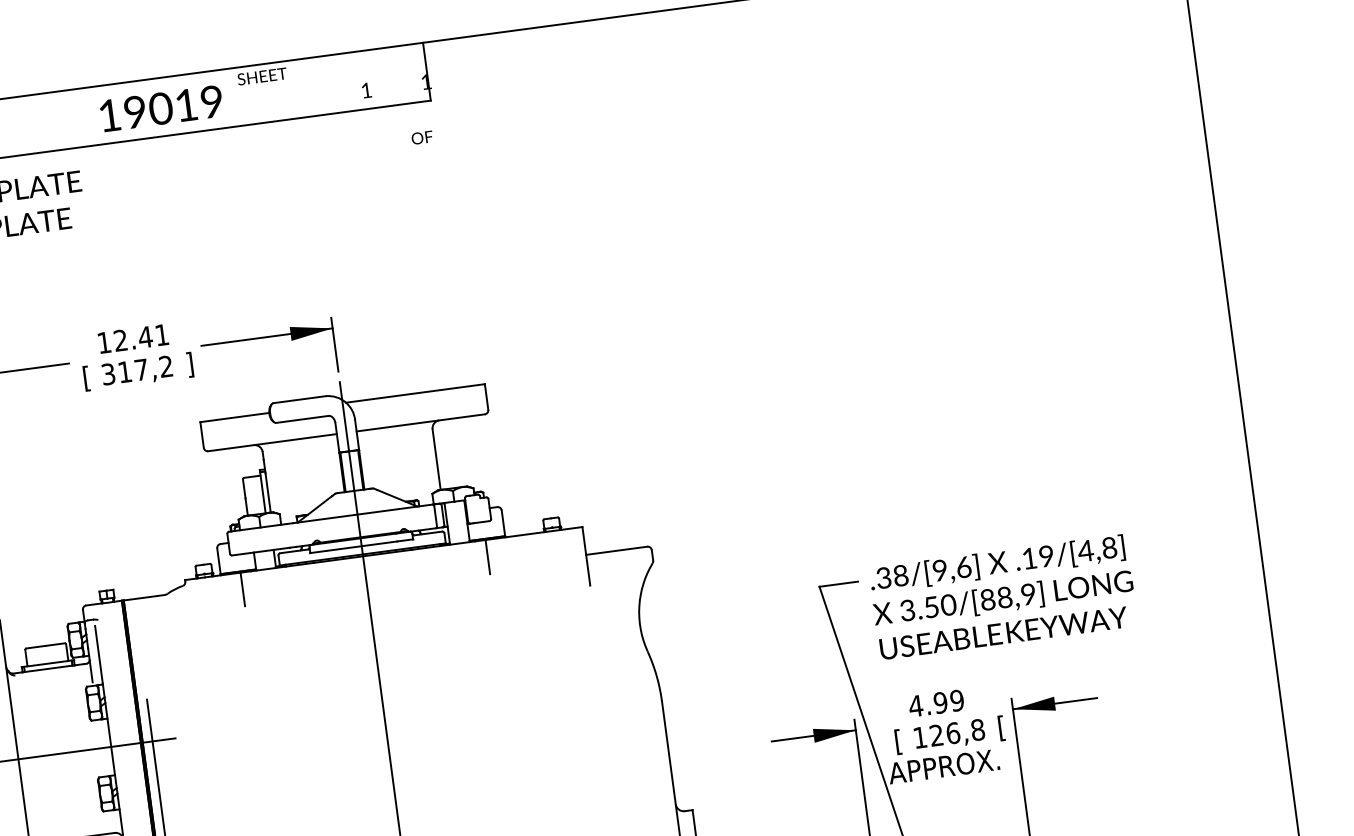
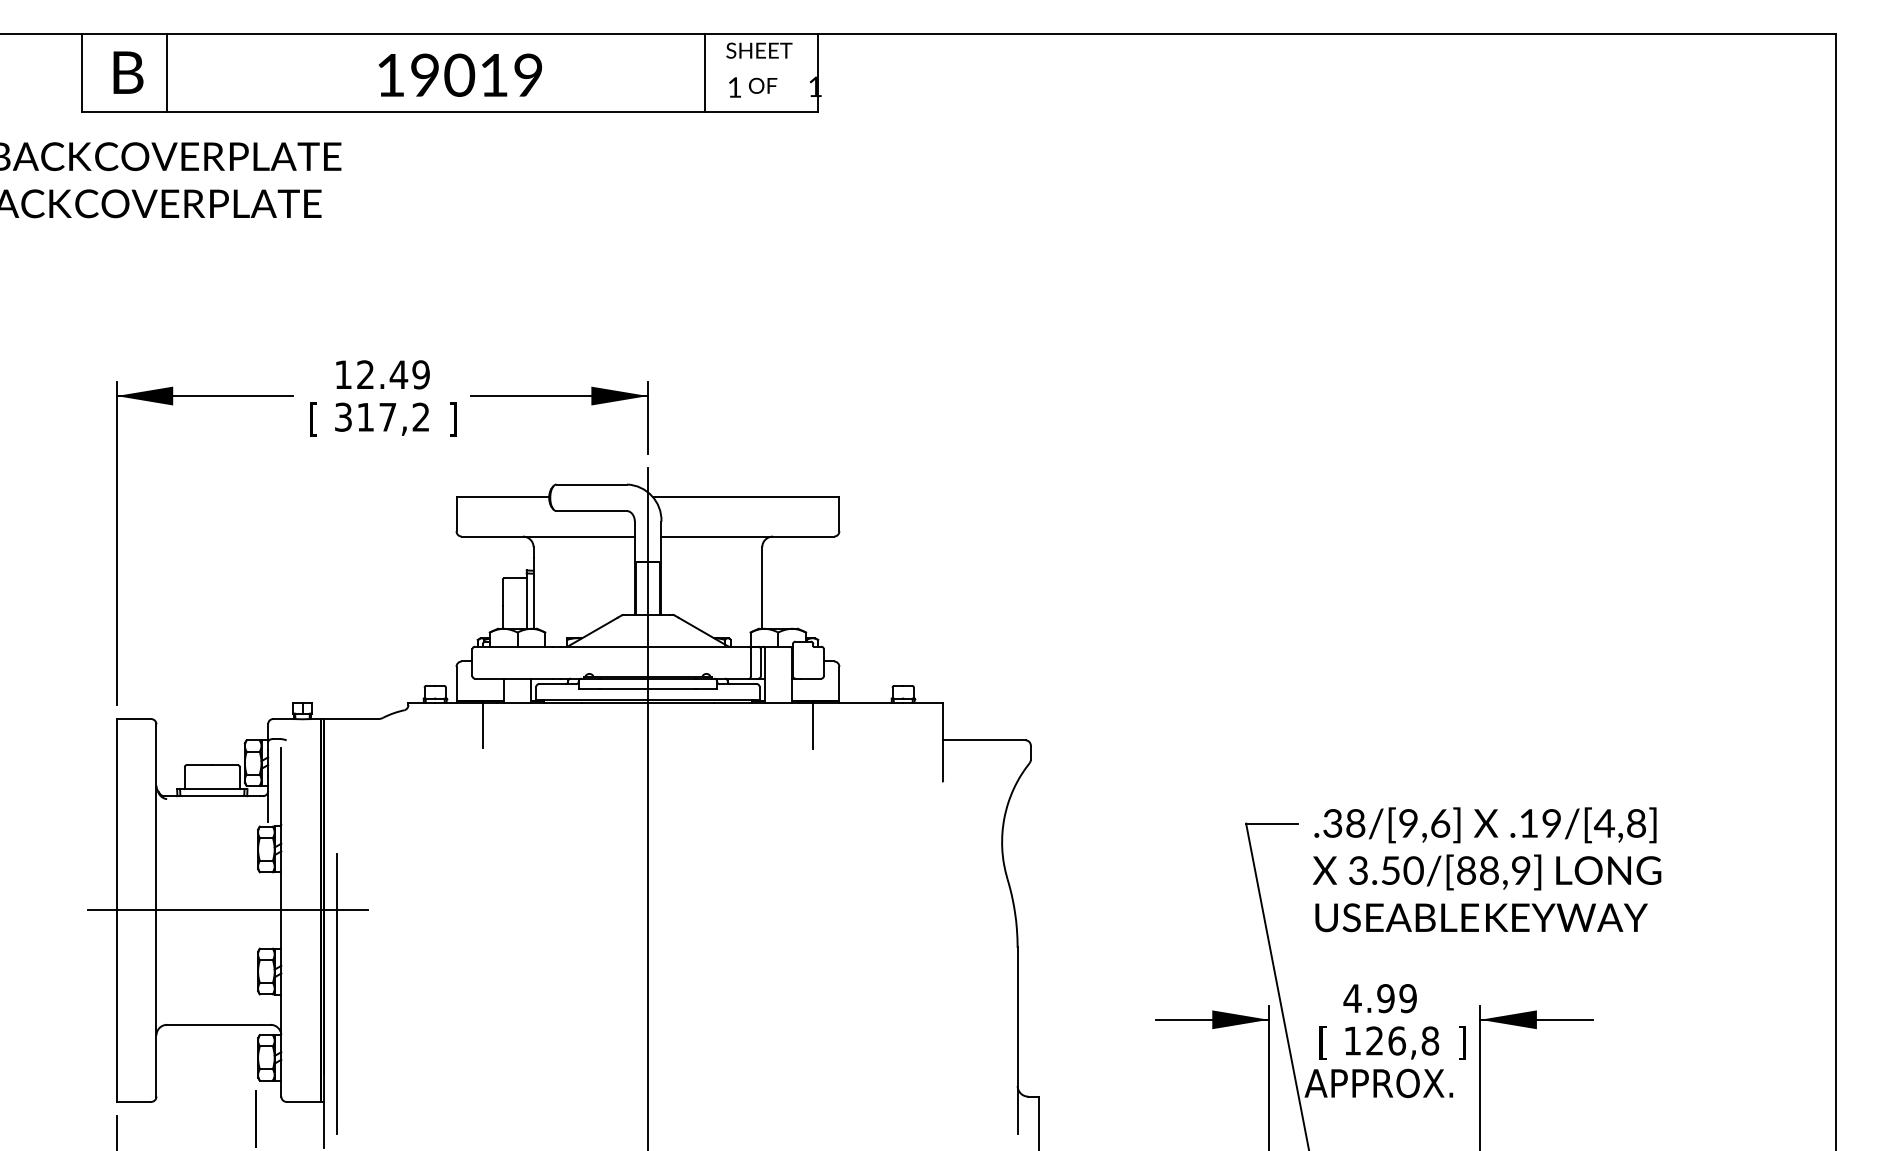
text: (262, 76) -> (759, 50), moved
line: (342, 83) -> (704, 73), added
text: (422, 137) -> (763, 85), moved
text: (161, 334) -> (420, 374), 12.41 -> 12.49
text: (1001, 728) -> (1461, 1042), [ -> ]

